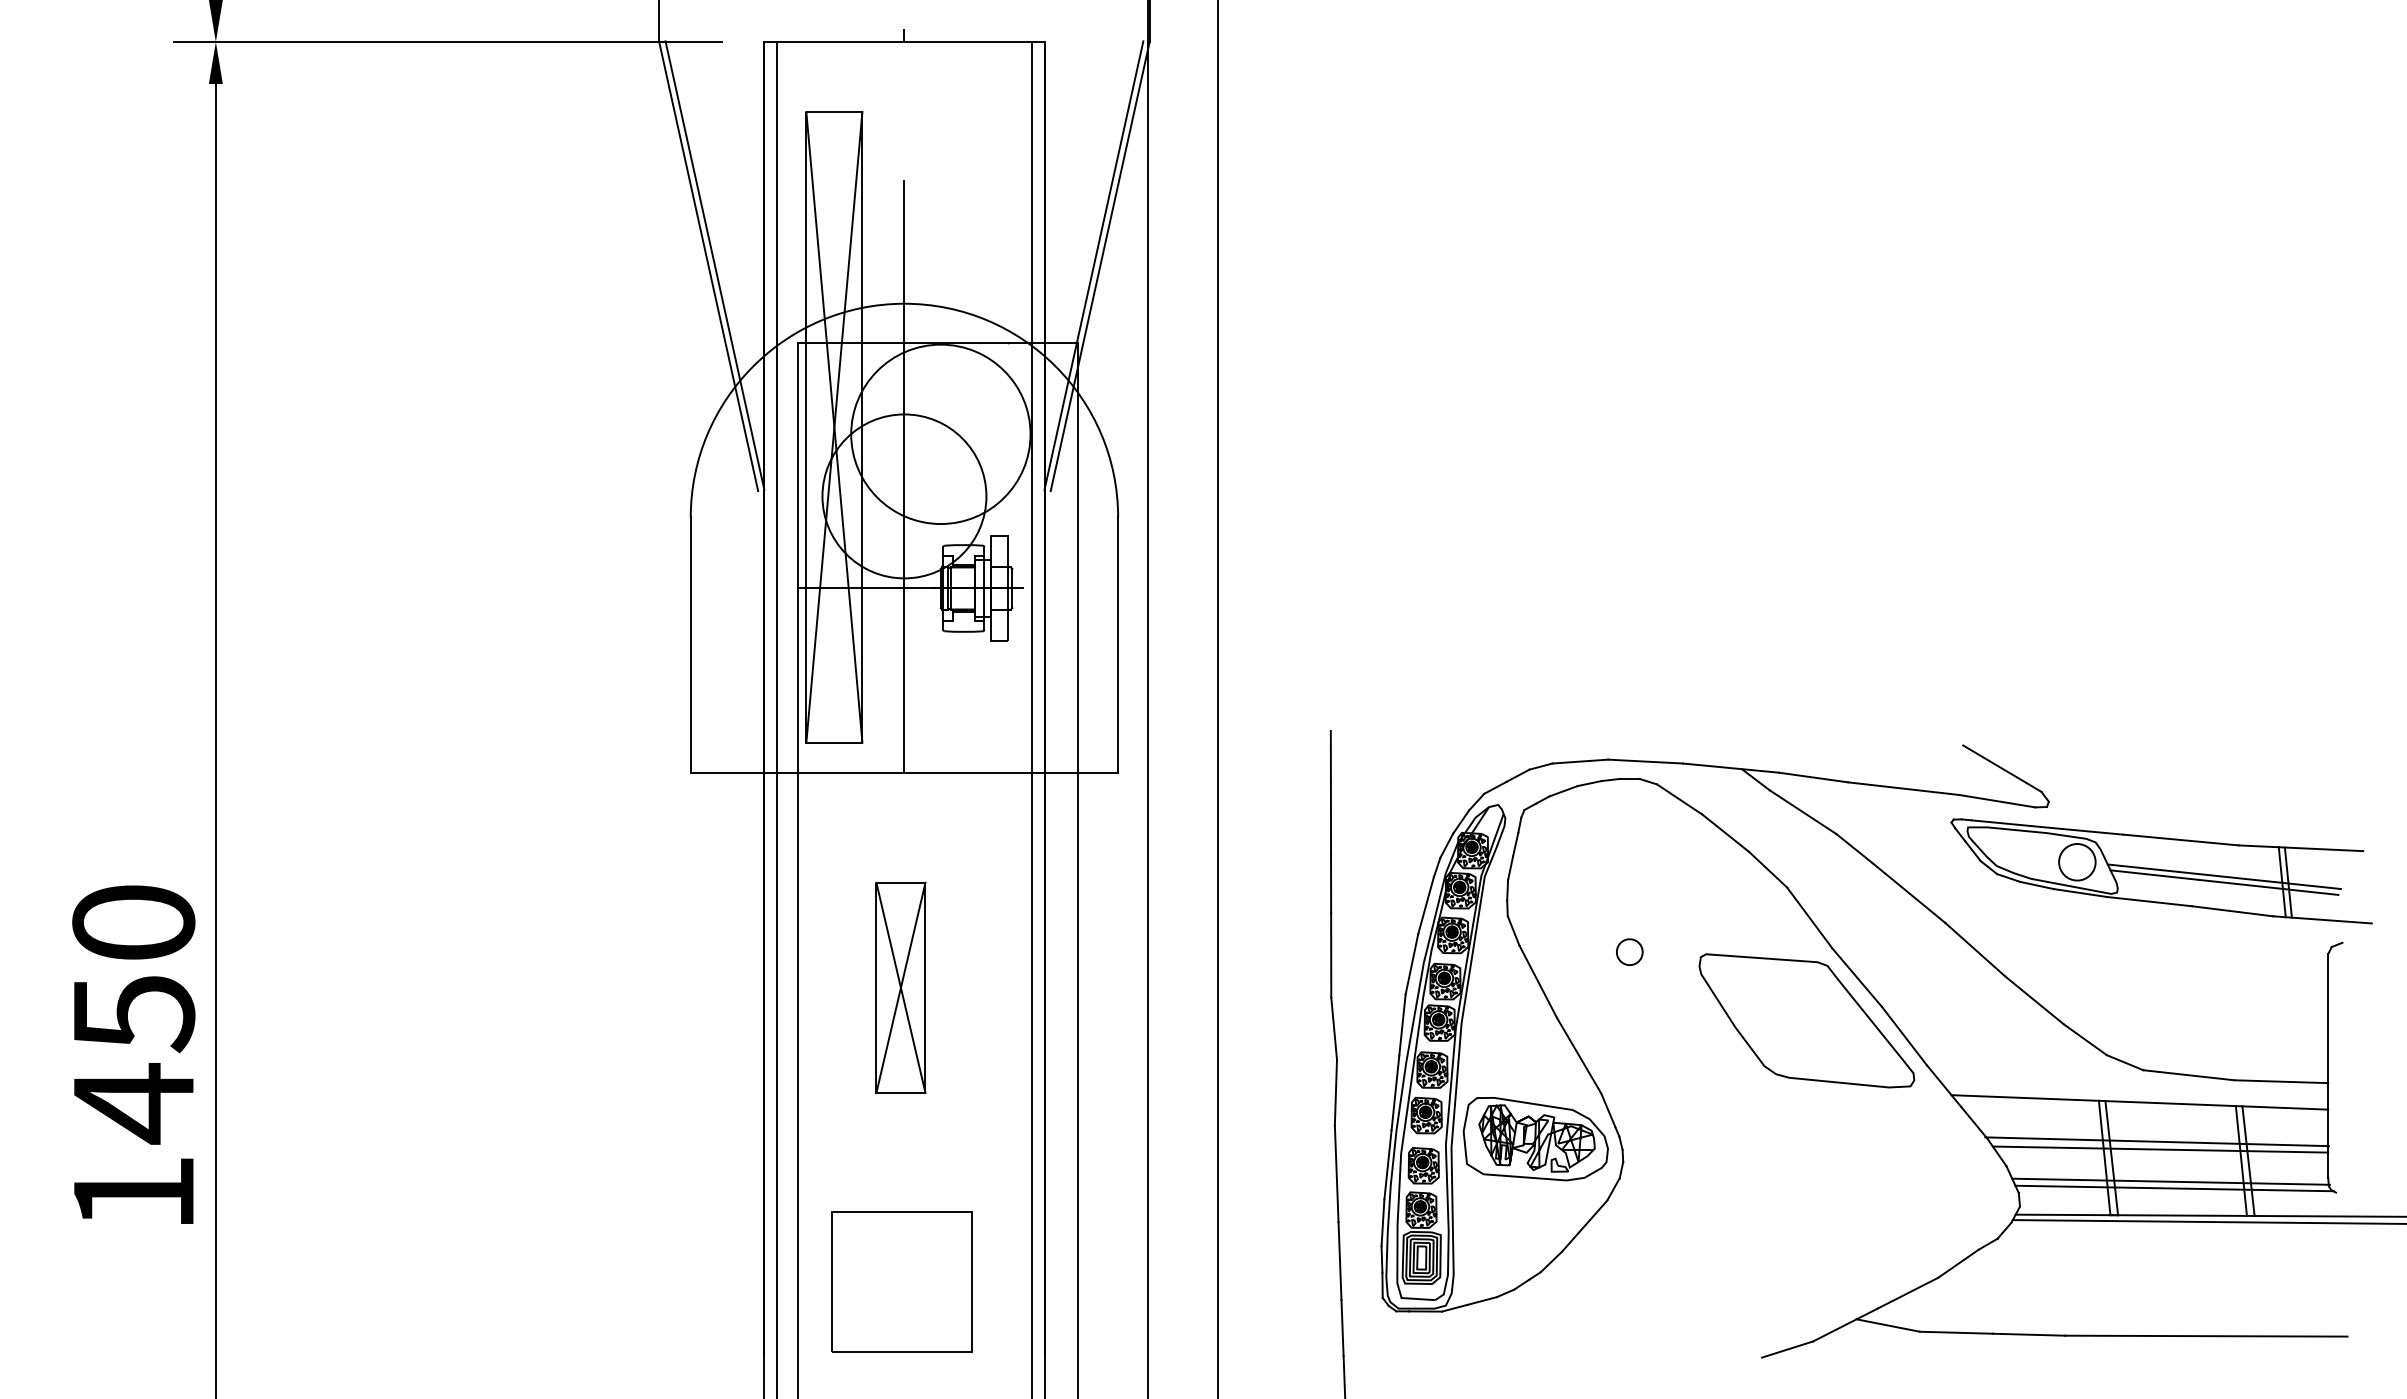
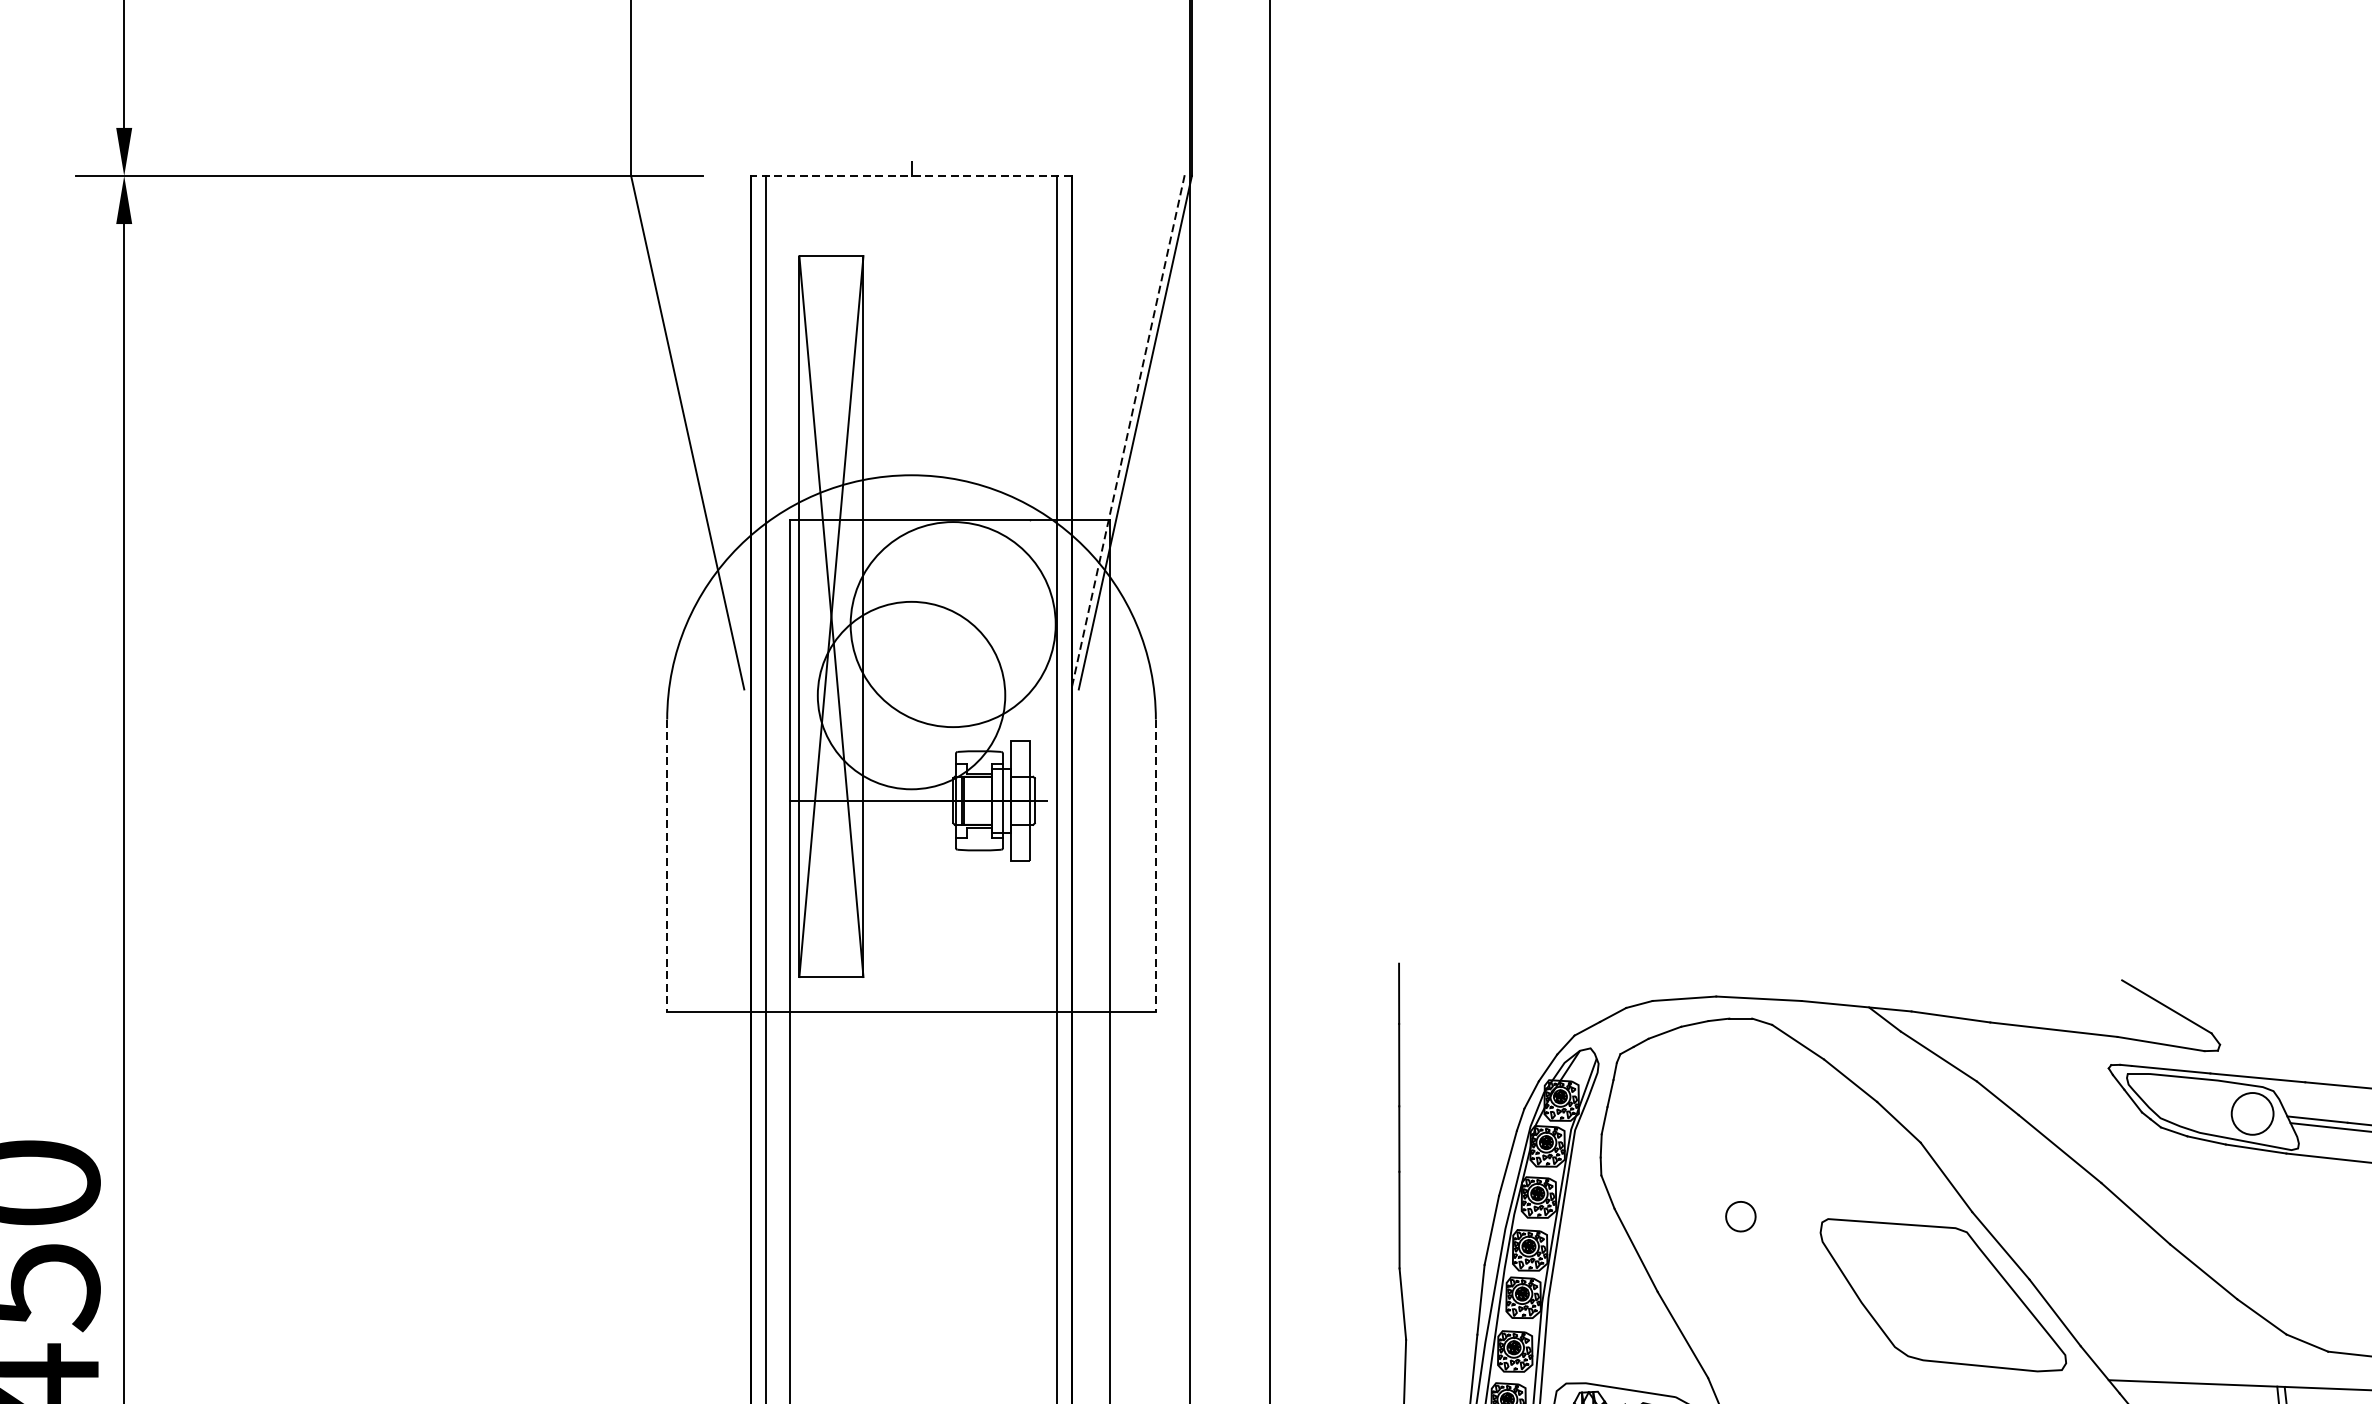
line: (903, 42) -> (910, 176), solid -> dashed
line: (714, 265) -> (694, 431), removed
line: (1093, 265) -> (1127, 431), solid -> dashed
line: (904, 476) -> (911, 672), removed
line: (690, 645) -> (666, 866), solid -> dashed
line: (1118, 645) -> (1156, 866), solid -> dashed
part: (900, 987) -> (907, 1257), removed

